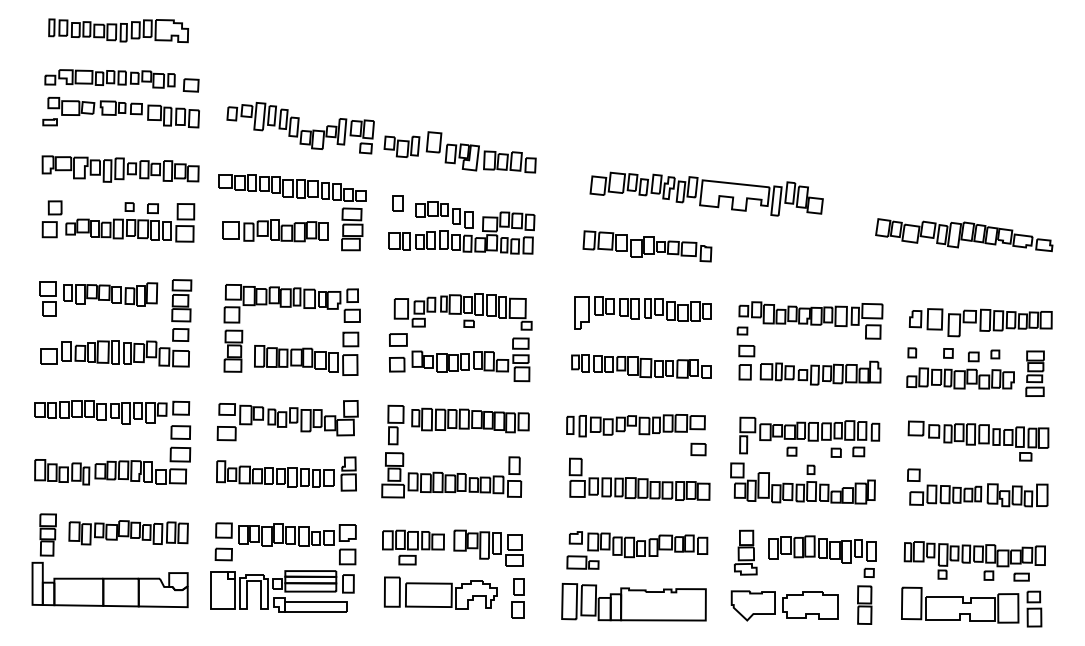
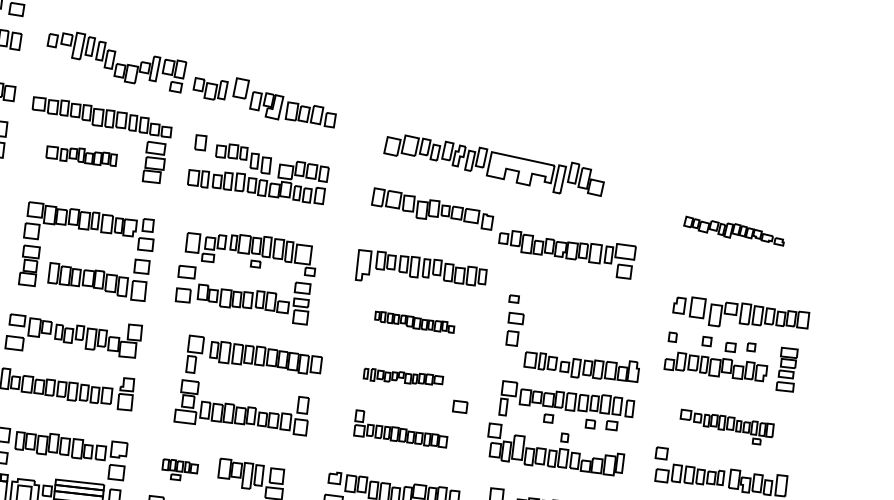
part: (275, 230) -> (81, 155), size x0.7
part: (964, 235) -> (734, 231), size x0.6
part: (810, 320) -> (565, 254), moved
part: (641, 366) -> (414, 322), size x0.6
part: (820, 372) -> (581, 366), moved
part: (635, 425) -> (402, 377), size x0.6
part: (978, 440) -> (726, 427), size x0.7
part: (456, 473) -> (247, 406), moved
part: (639, 478) -> (401, 428), size x0.7
part: (413, 547) -> (179, 470), size x0.6

